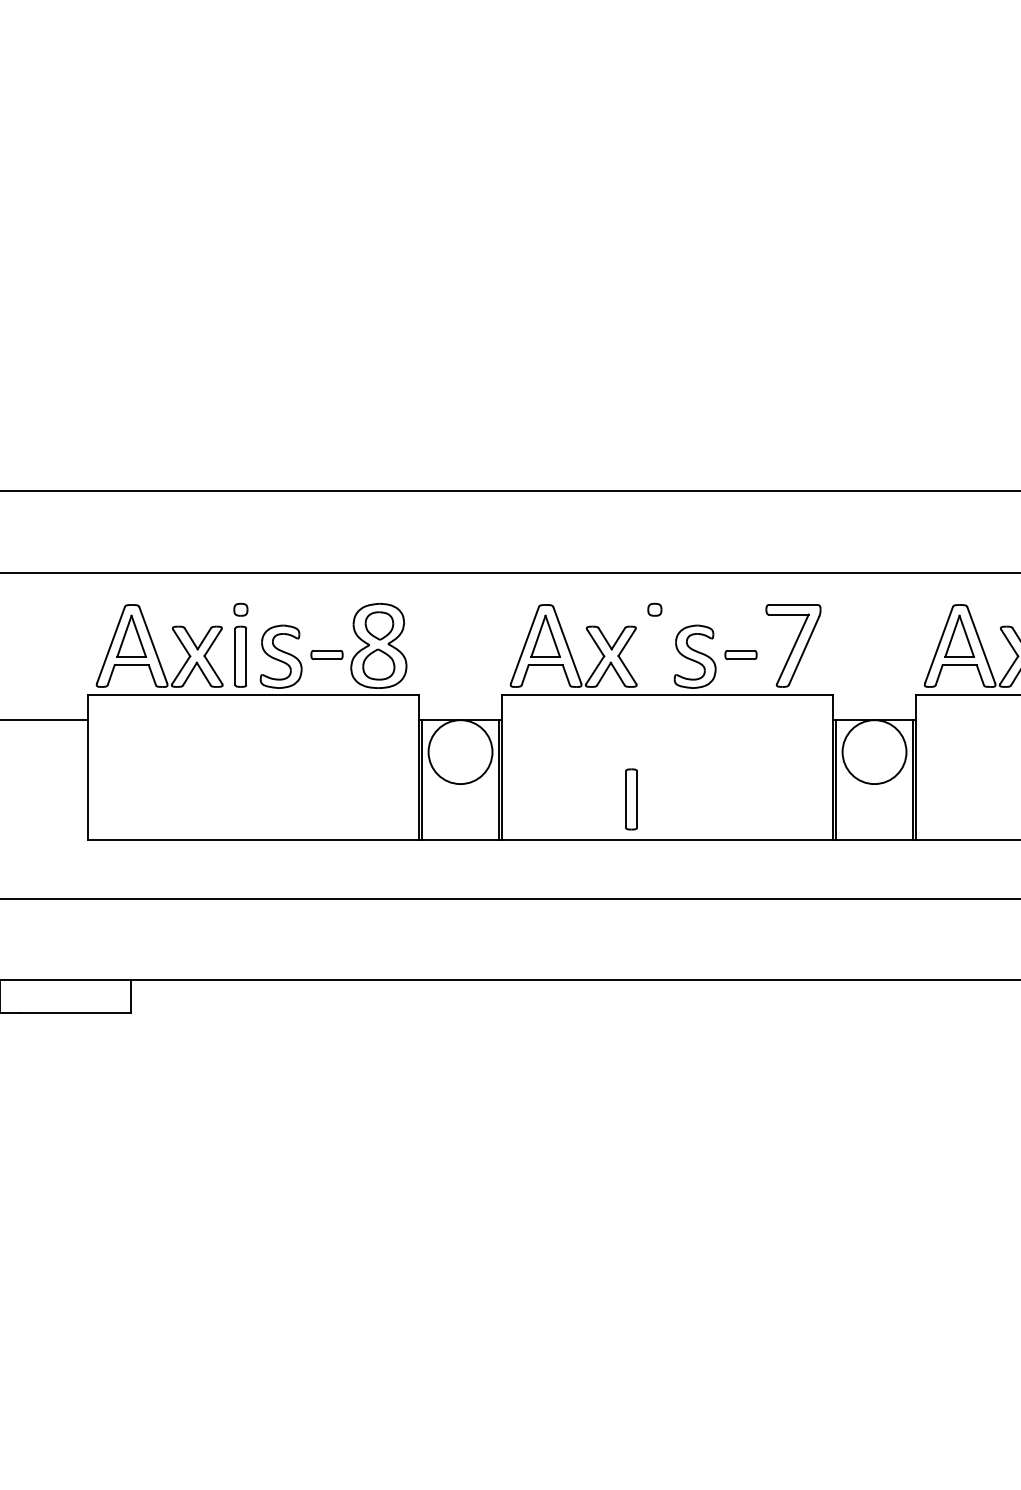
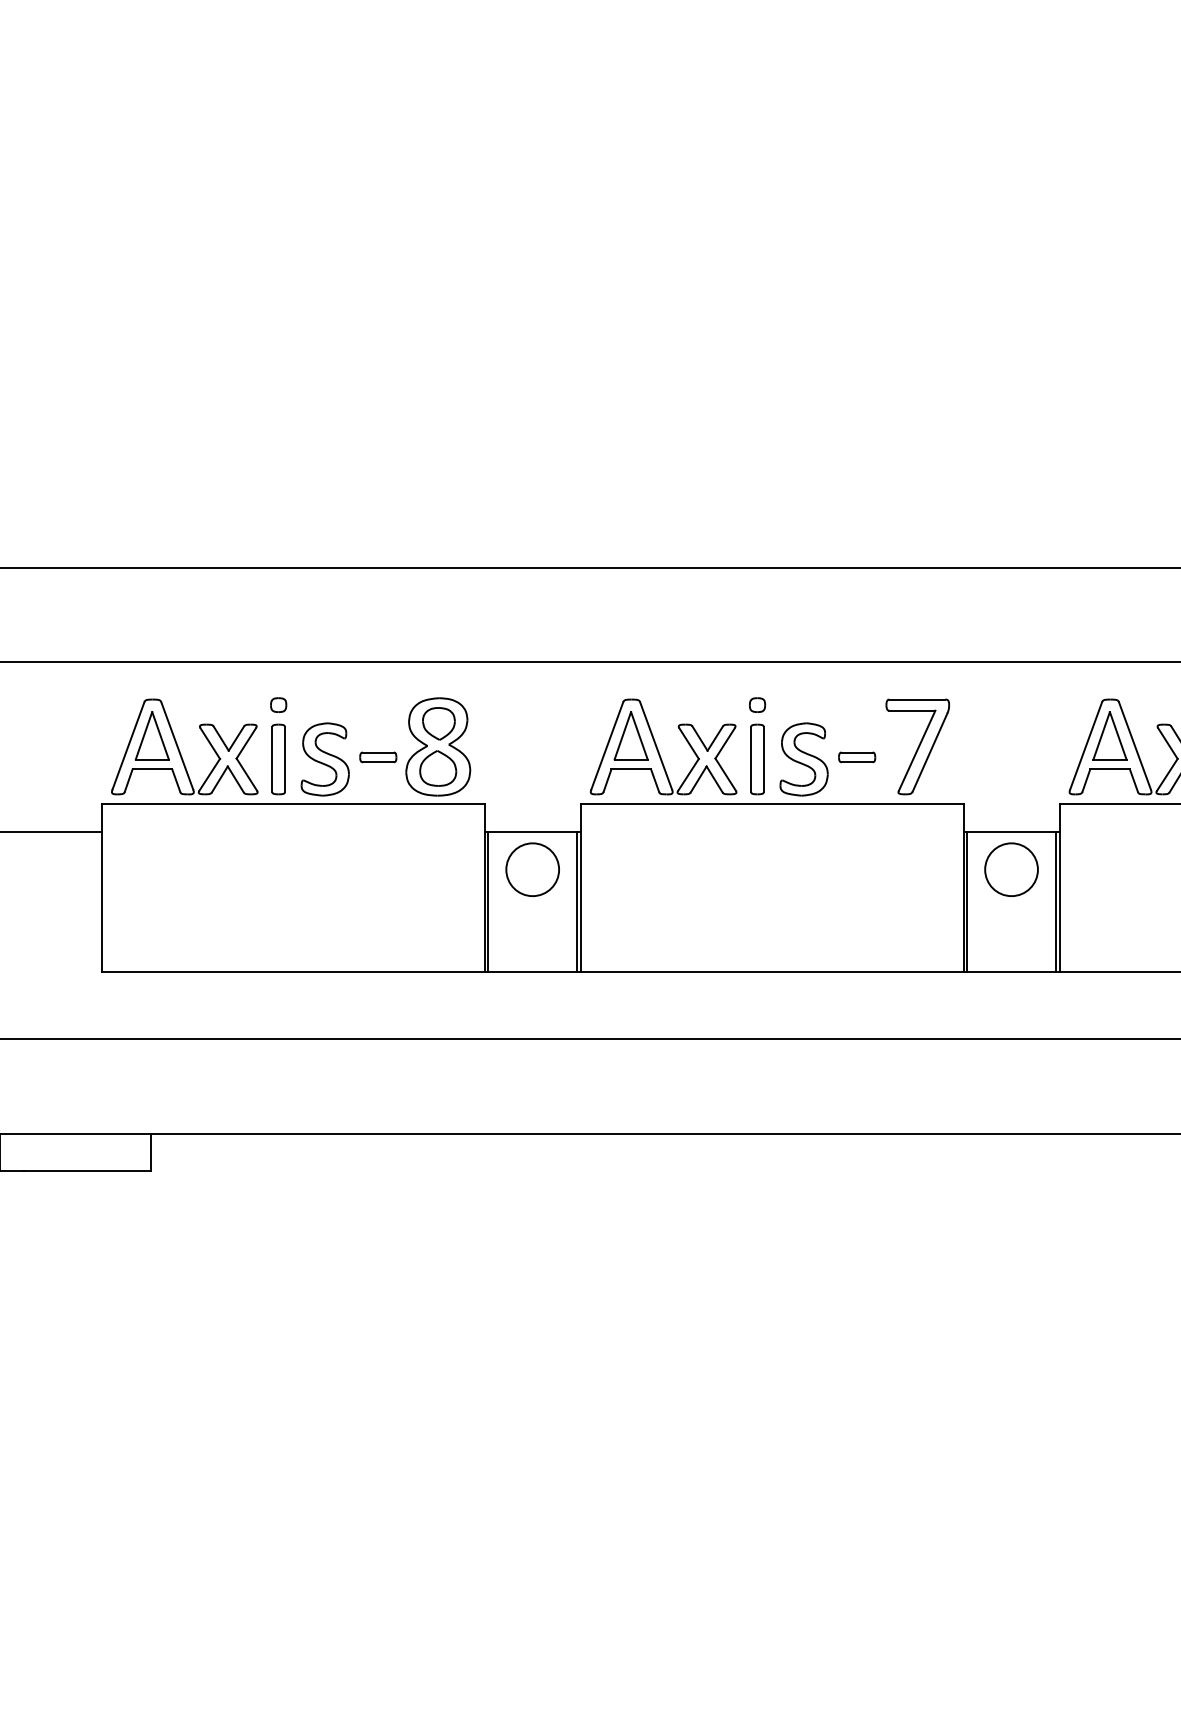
circle: (460, 751) -> (532, 869), size x0.71
circle: (874, 751) -> (1011, 869), size x0.71
part: (631, 799) -> (757, 759), moved

